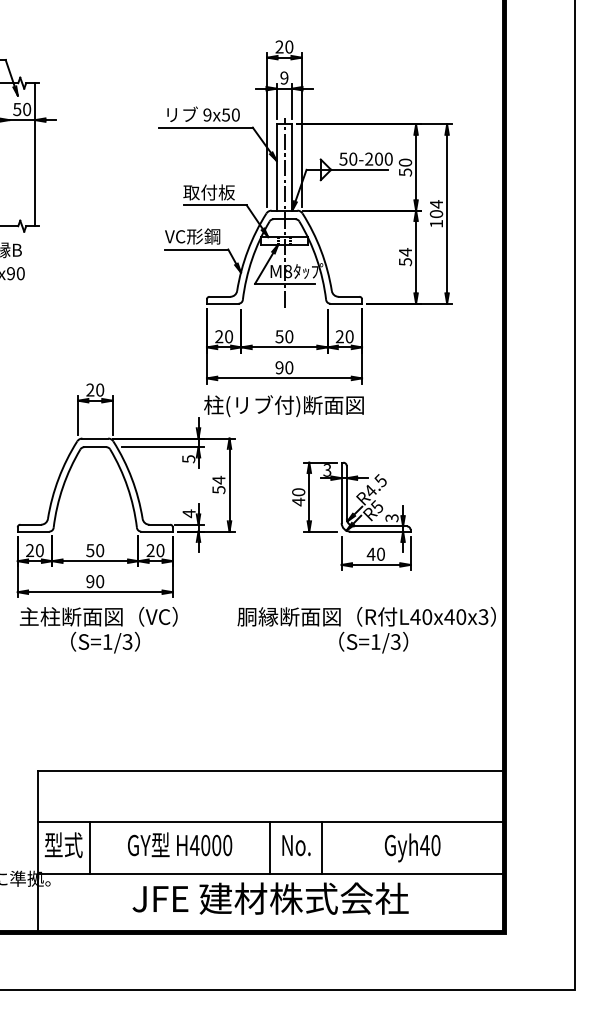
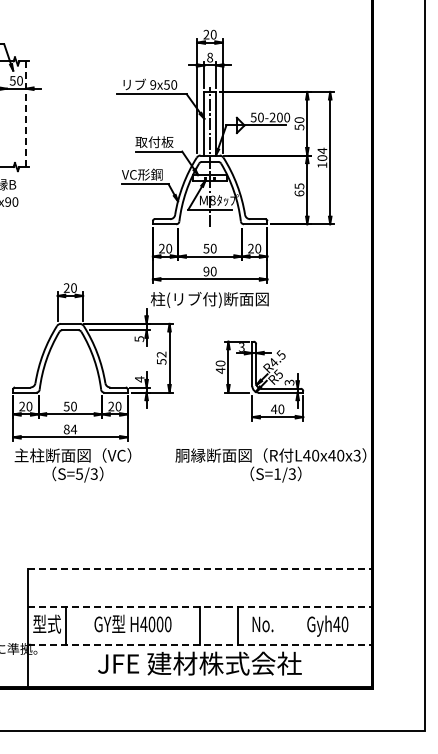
text: (284, 77) -> (210, 57), 9 -> 8
line: (35, 155) -> (26, 114), solid -> dashed
text: (405, 256) -> (299, 189), 54 -> 65
text: (218, 480) -> (161, 354), 54 -> 52
text: (95, 581) -> (70, 429), 90 -> 84
text: (106, 641) -> (78, 473), S=1/3 -> S=5/3
line: (270, 771) -> (199, 569), solid -> dashed
line: (270, 822) -> (199, 607), solid -> dashed
text: (295, 845) -> (262, 624), moved
text: (412, 846) -> (327, 625), moved
line: (270, 874) -> (199, 645), solid -> dashed

